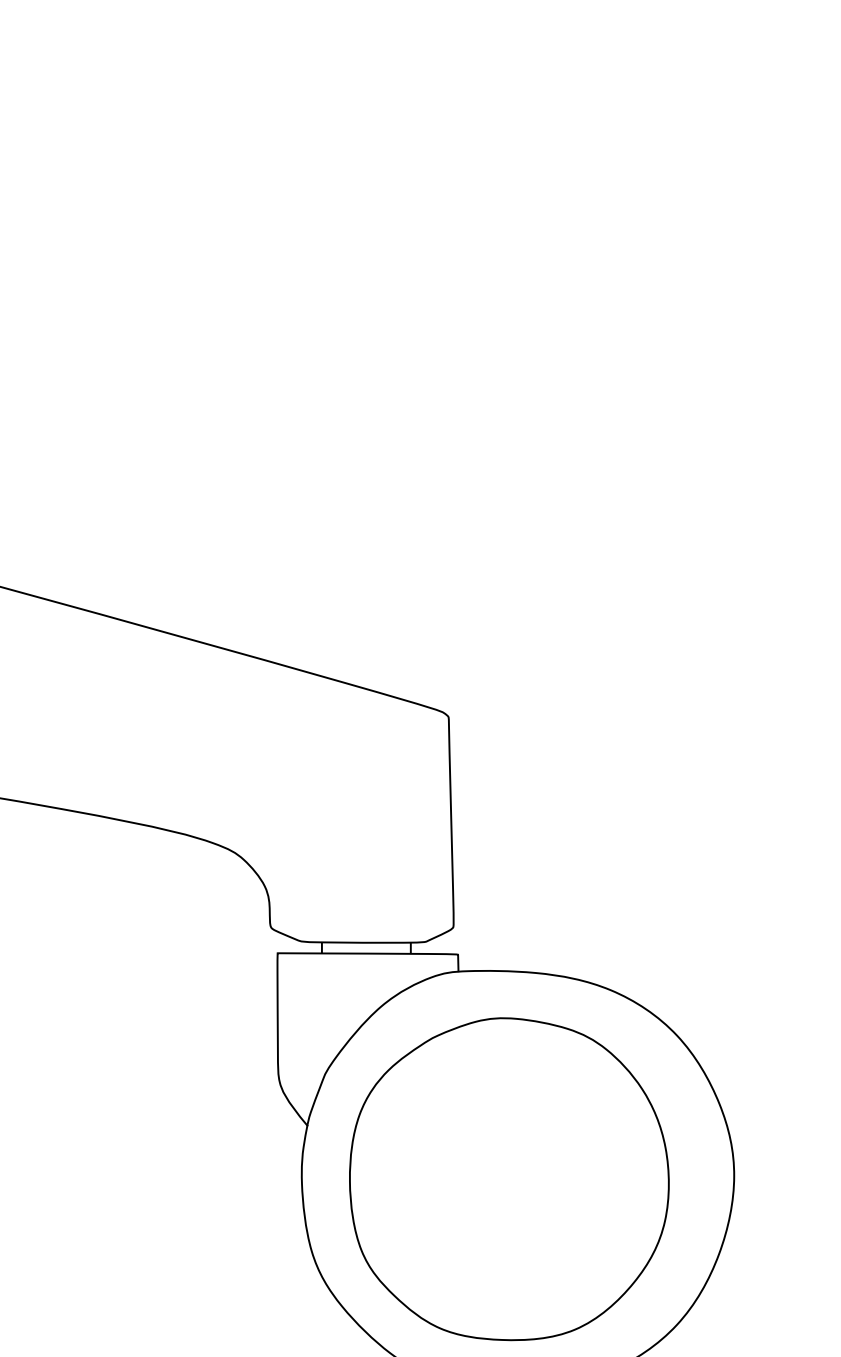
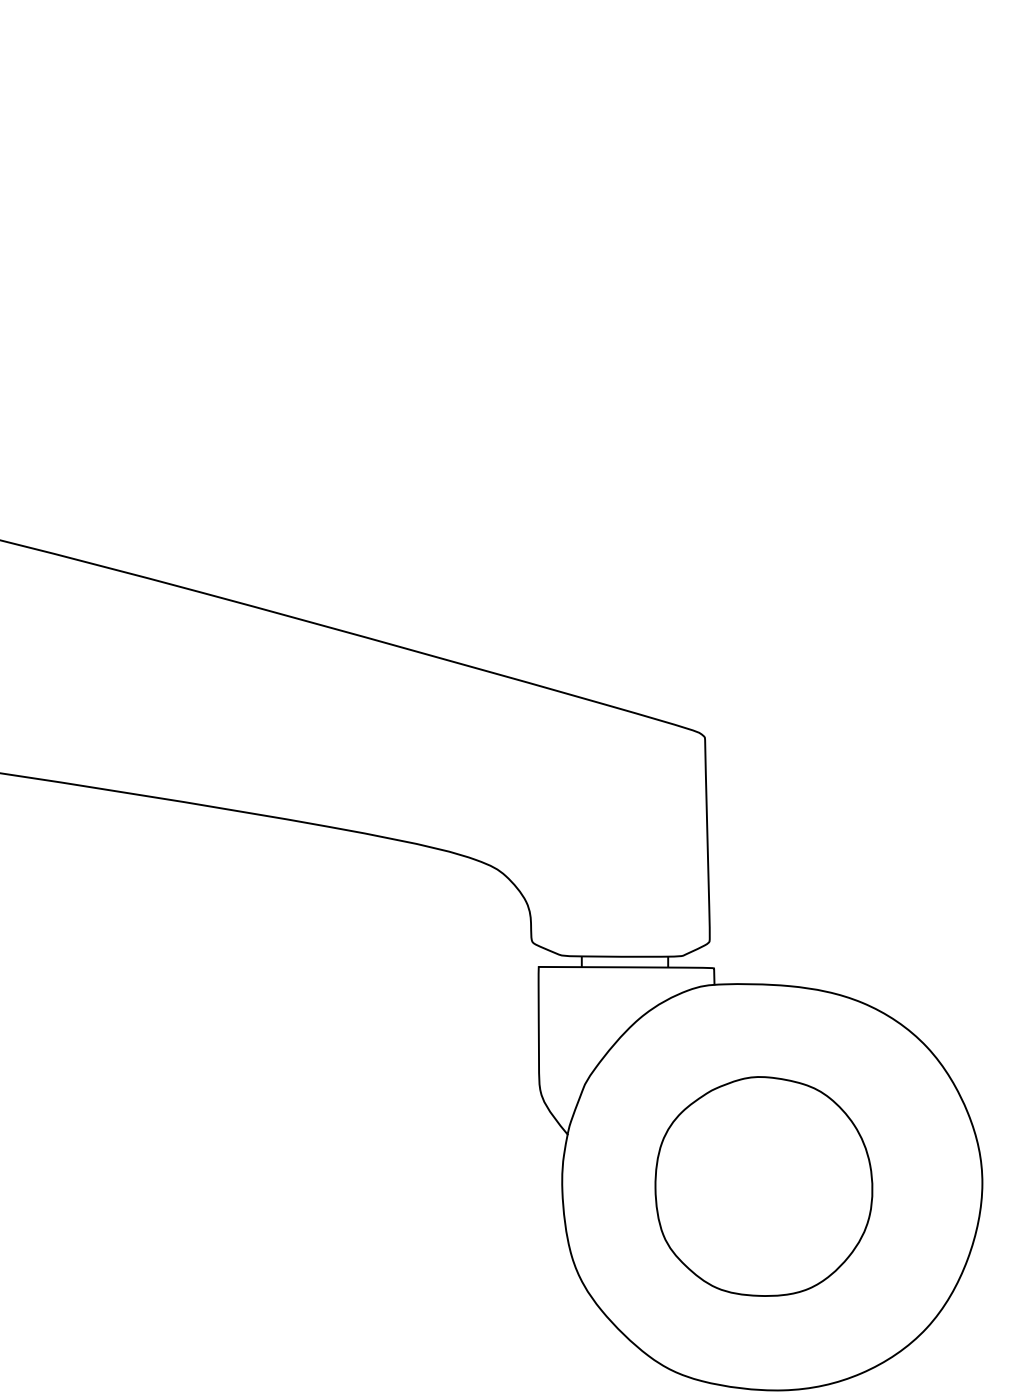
part: (508, 1179) -> (763, 1186), size x0.7

